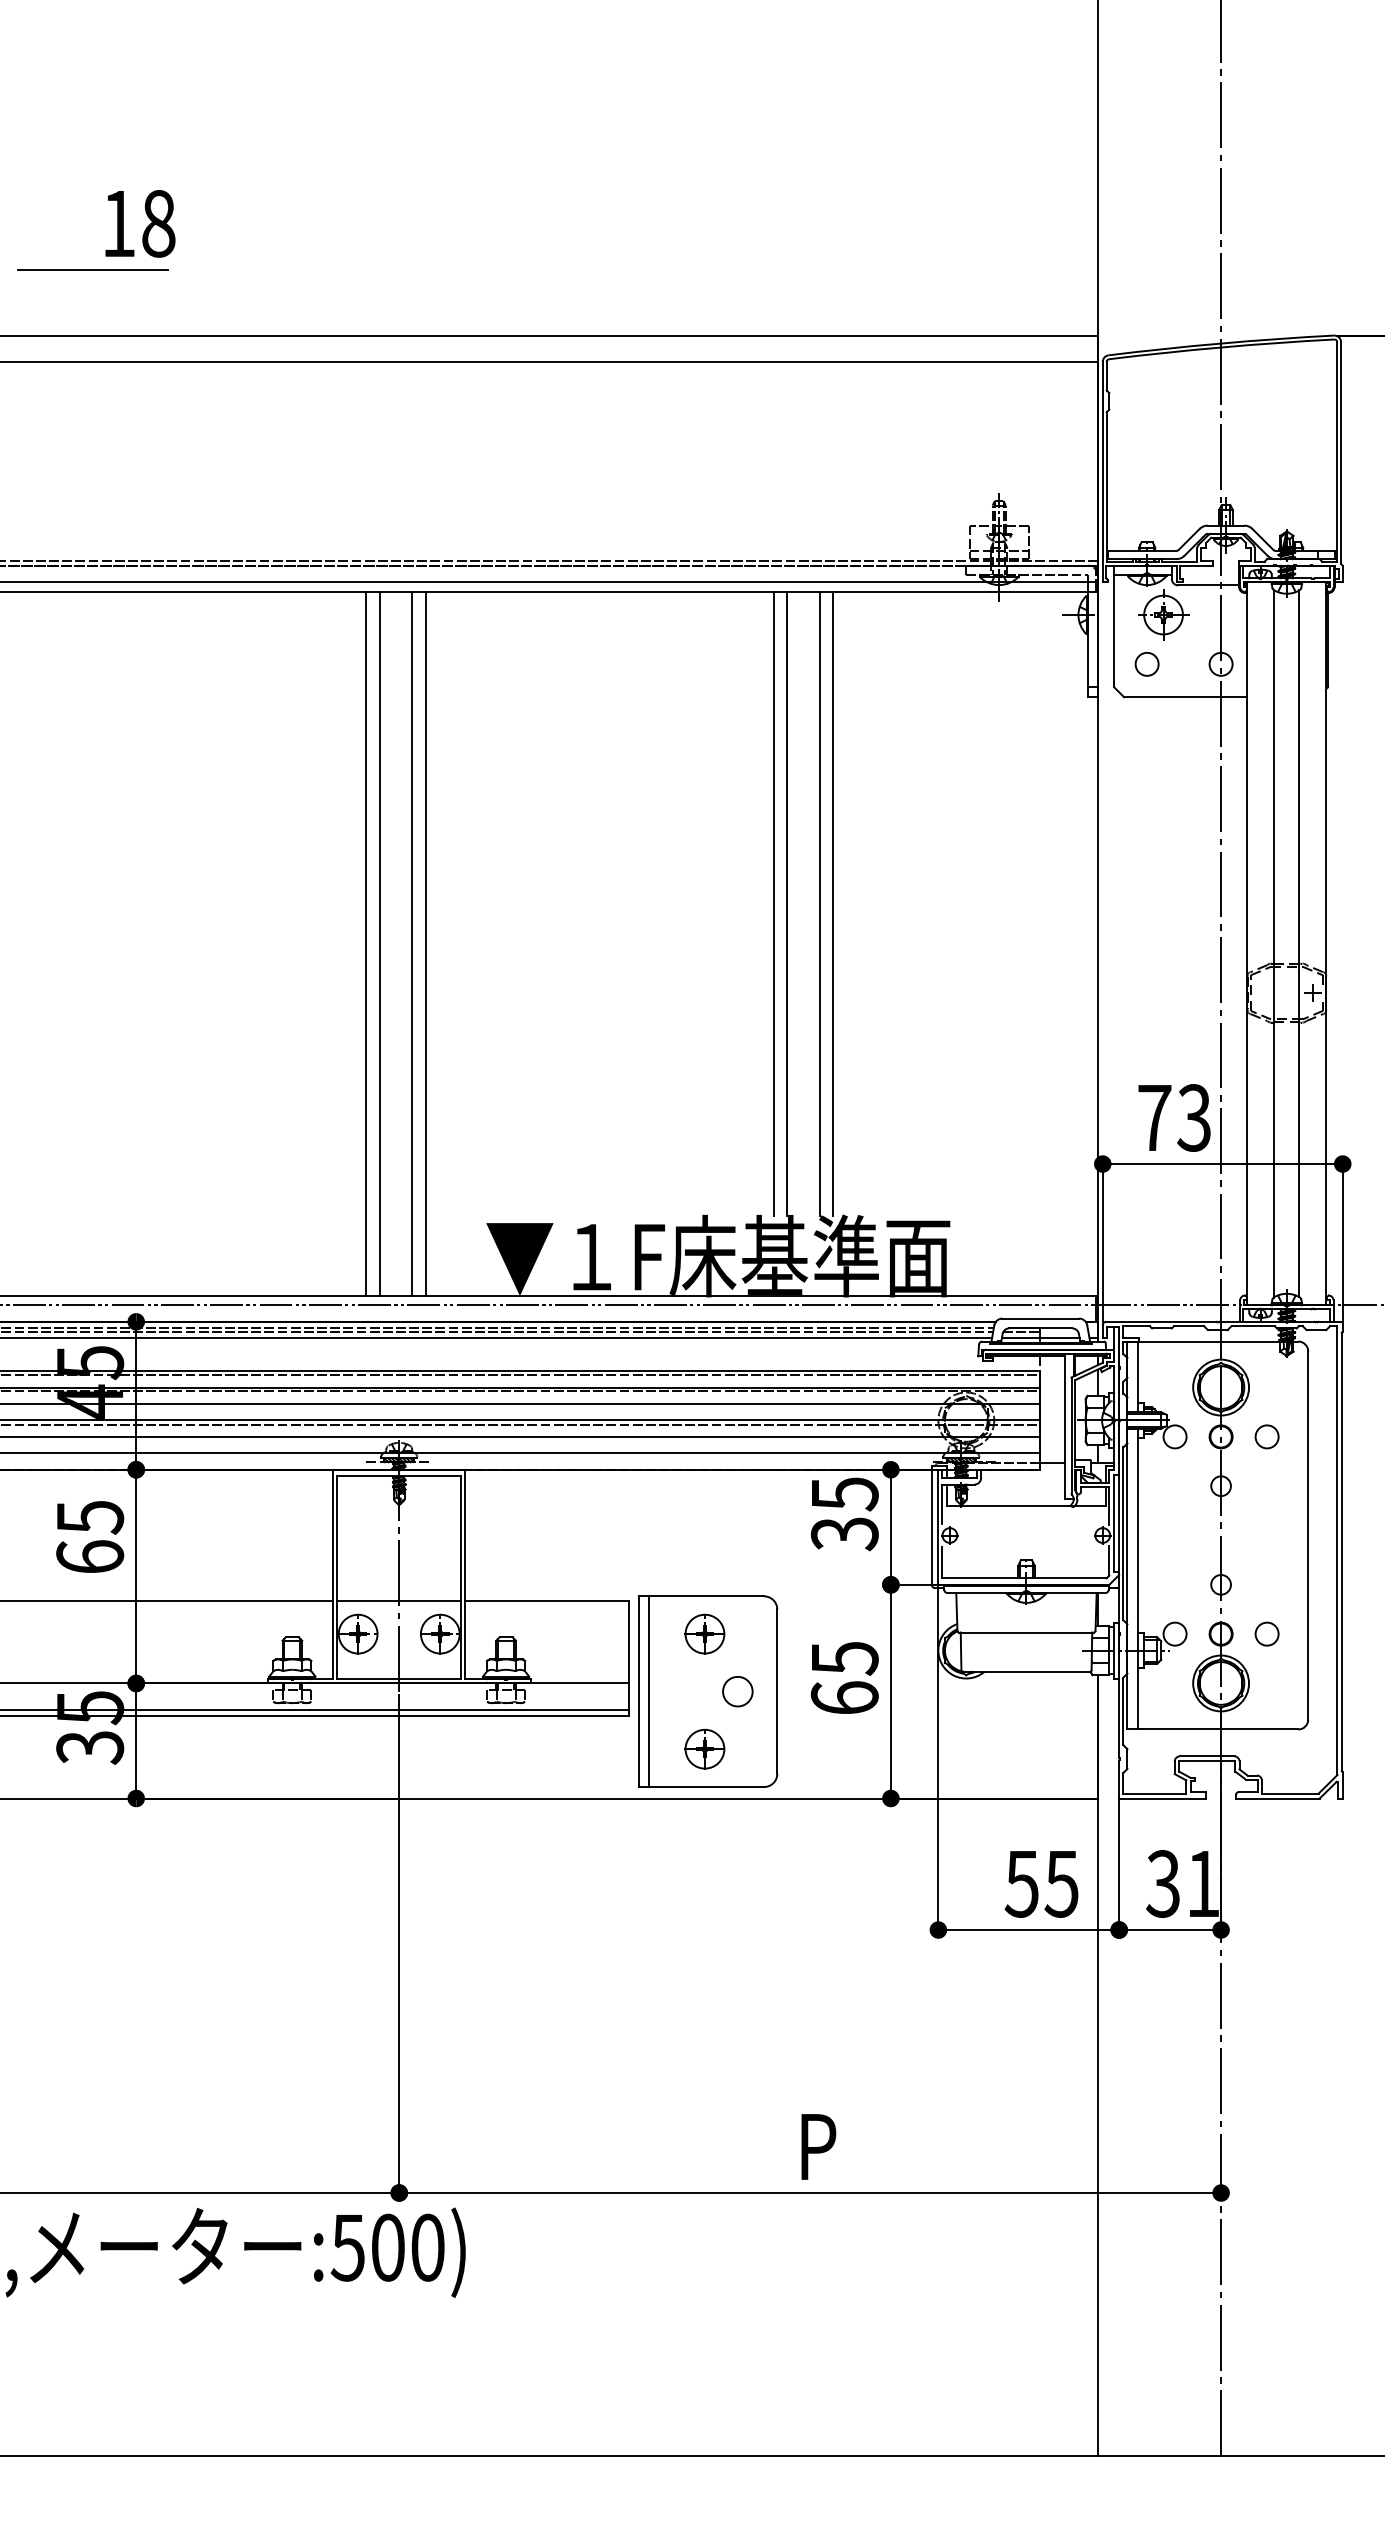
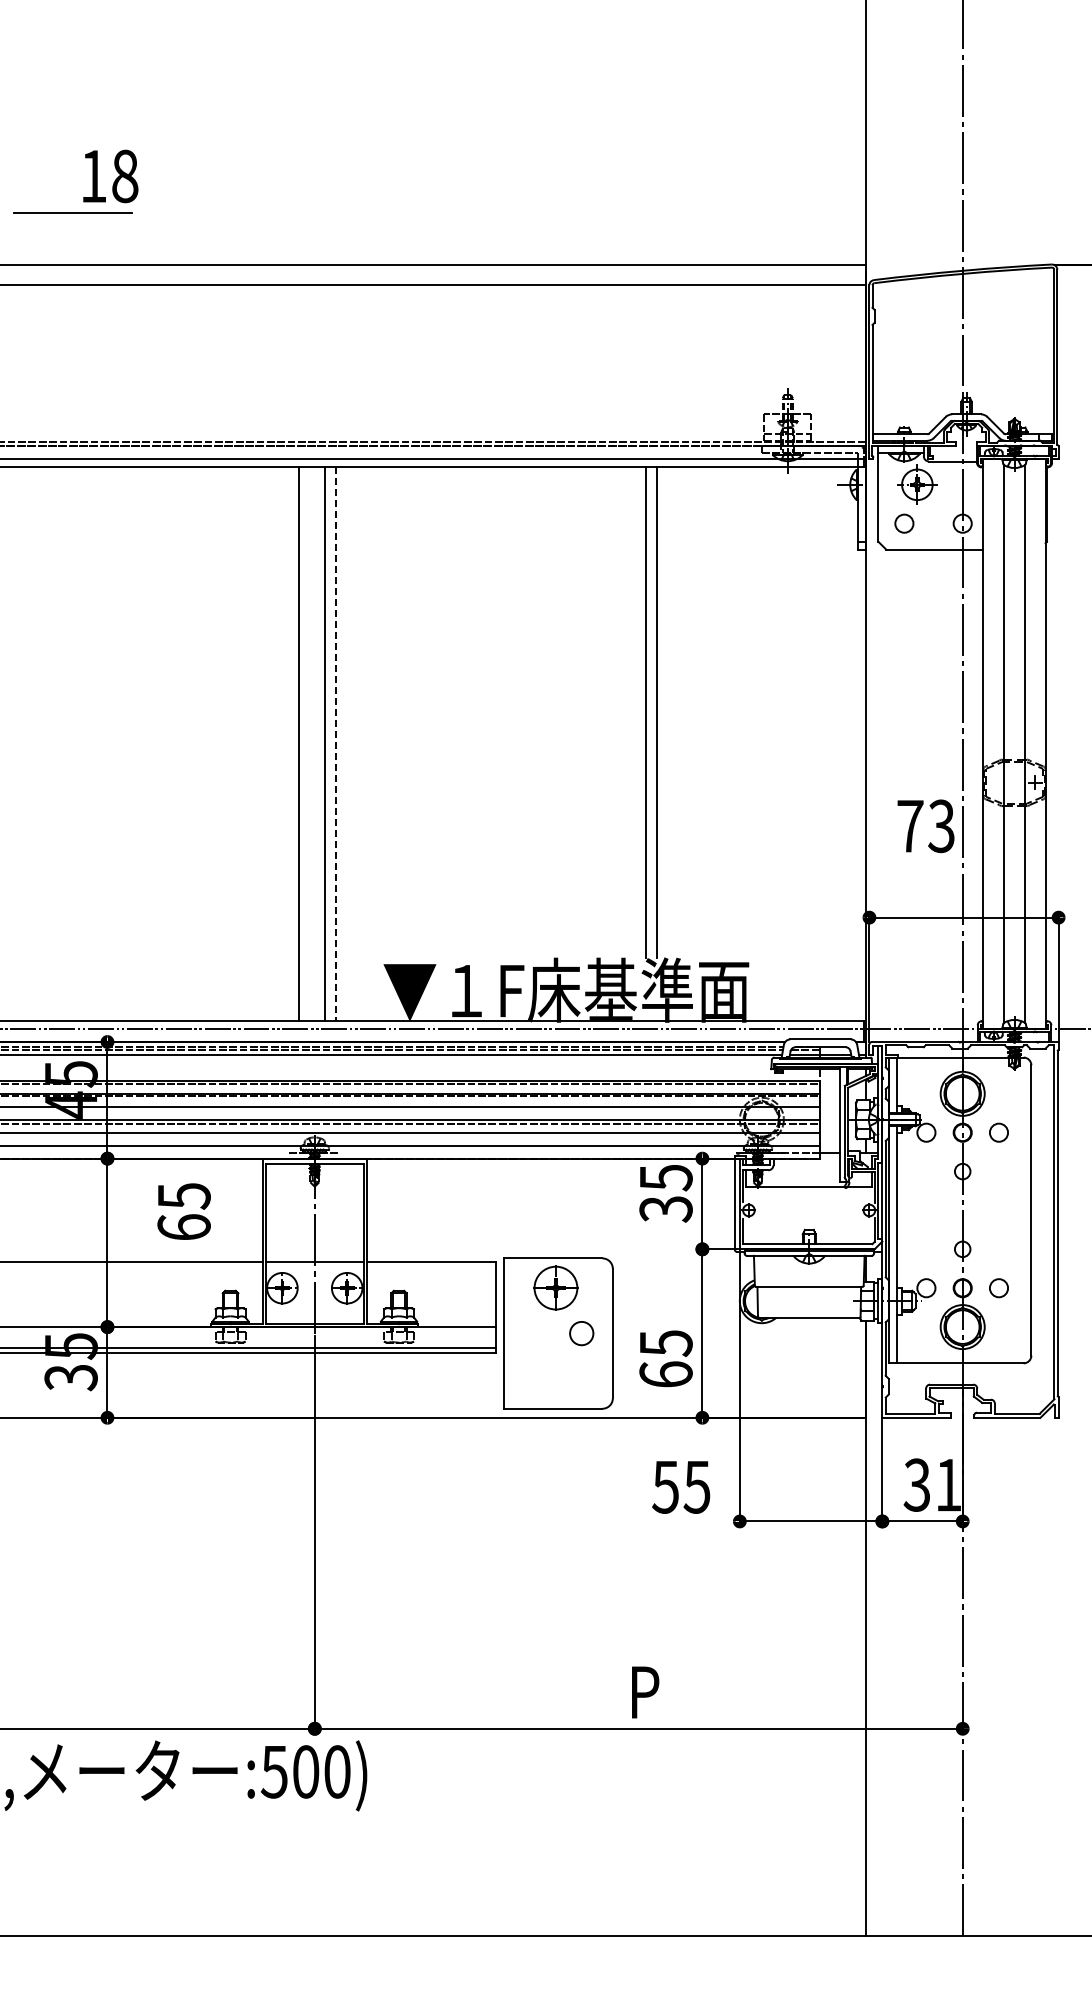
line: (774, 903) -> (610, 712), removed
line: (787, 903) -> (620, 712), removed
line: (365, 943) -> (288, 743), removed
line: (425, 944) -> (335, 744), solid -> dashed
text: (1173, 1118) -> (925, 826), moved
text: (89, 1536) -> (183, 1211), moved
part: (704, 1634) -> (555, 1288), size x1.4
text: (844, 1677) -> (665, 1358), moved
line: (648, 1691) -> (511, 1333), removed
part: (704, 1748) -> (555, 1378), removed
text: (1041, 1884) -> (681, 1487), moved

